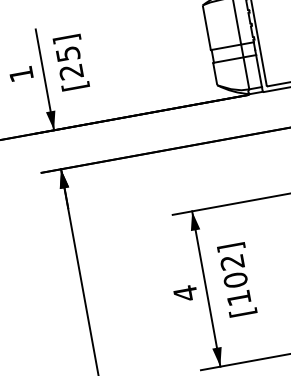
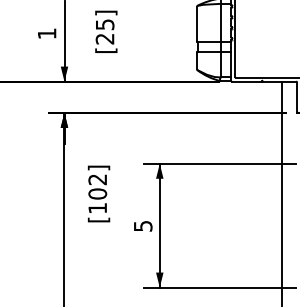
text: (71, 62) -> (106, 31), moved
text: (237, 279) -> (99, 193), moved
text: (186, 293) -> (143, 226), 4 -> 5

